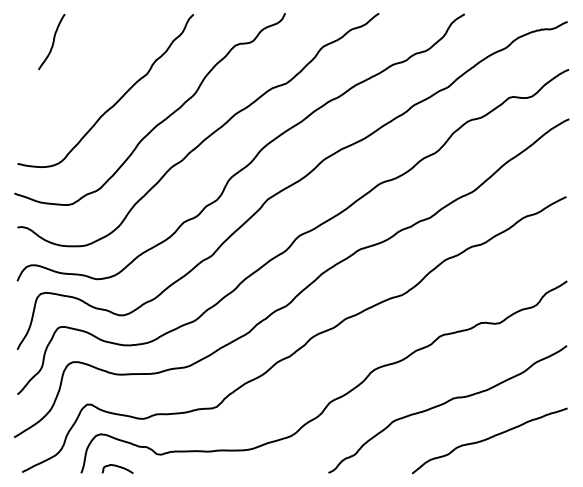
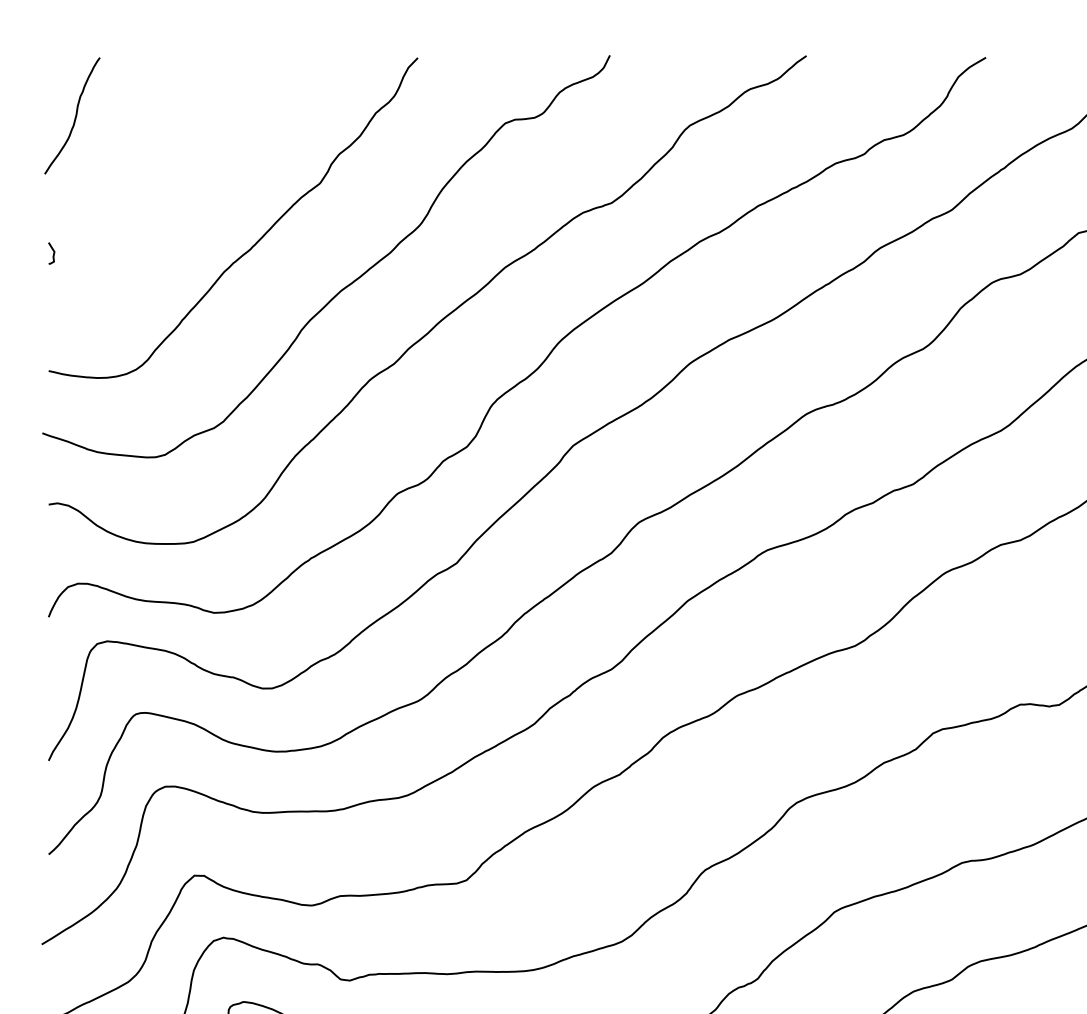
curve: (52, 41) -> (73, 114), moved
curve: (18, 106) -> (50, 250), added

